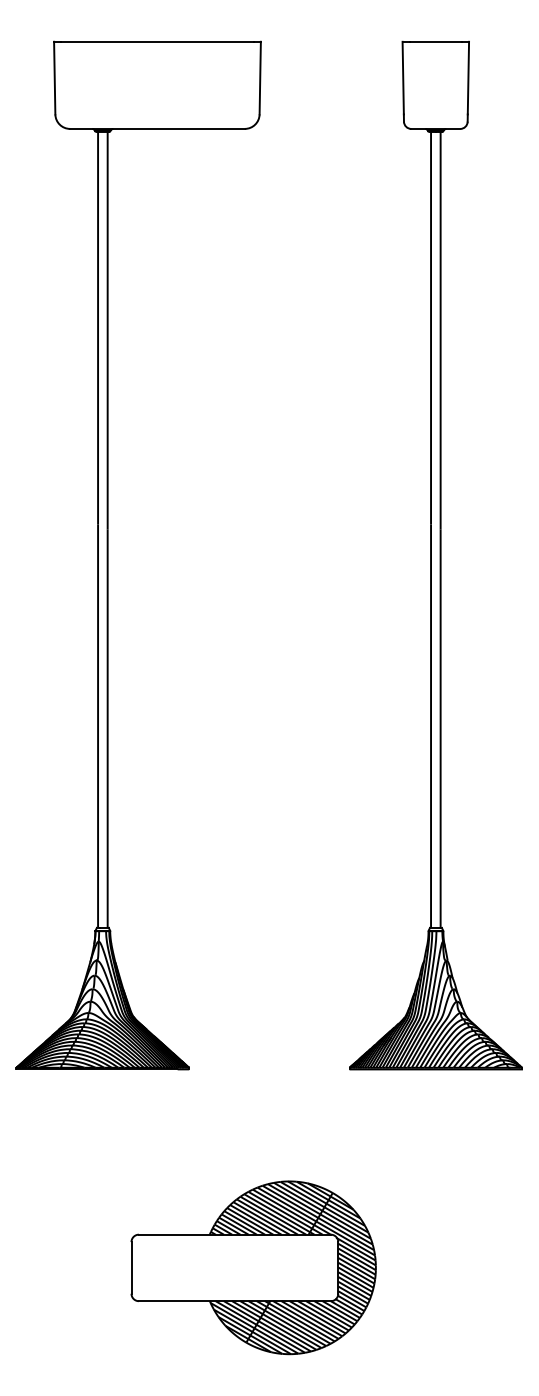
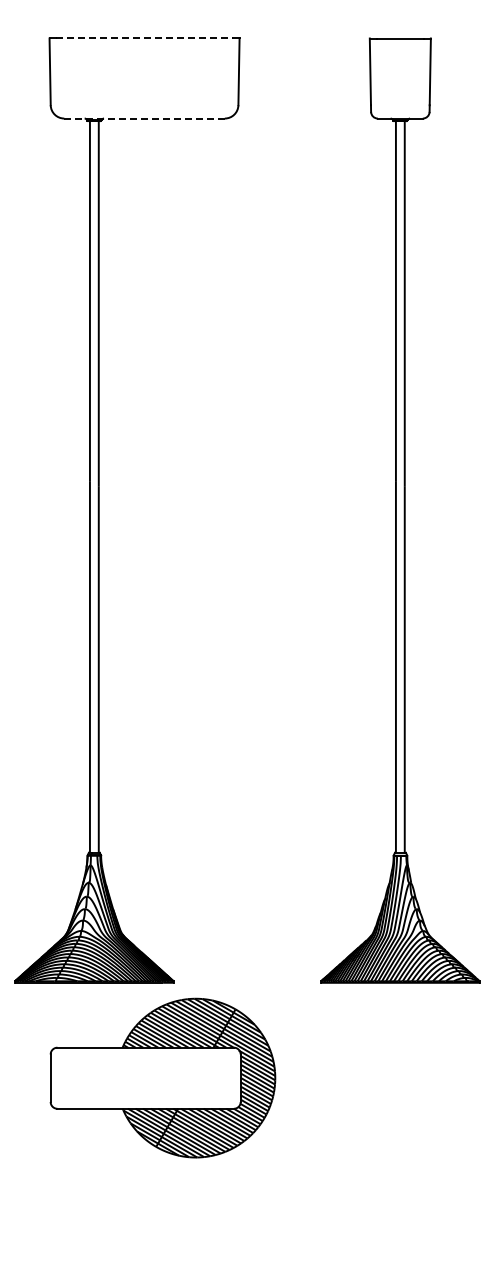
line: (158, 41) -> (145, 38), solid -> dashed
line: (157, 128) -> (144, 118), solid -> dashed
part: (253, 1267) -> (162, 1077), moved

